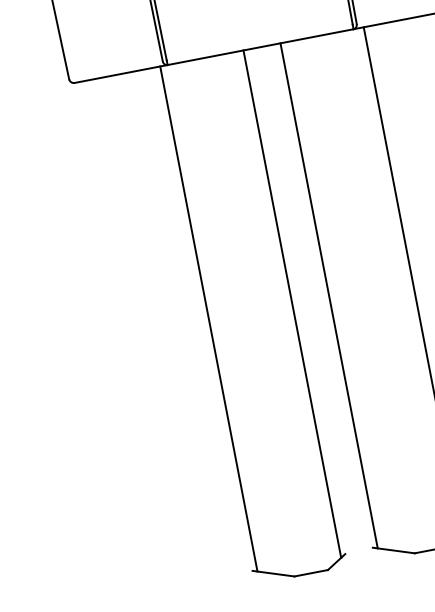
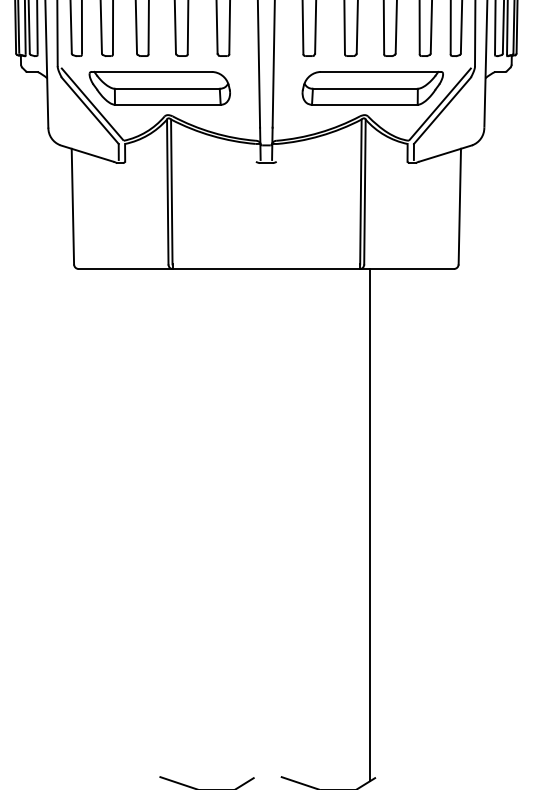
line: (329, 295) -> (286, 523), removed
line: (292, 304) -> (249, 525), removed
line: (209, 318) -> (165, 523), removed

